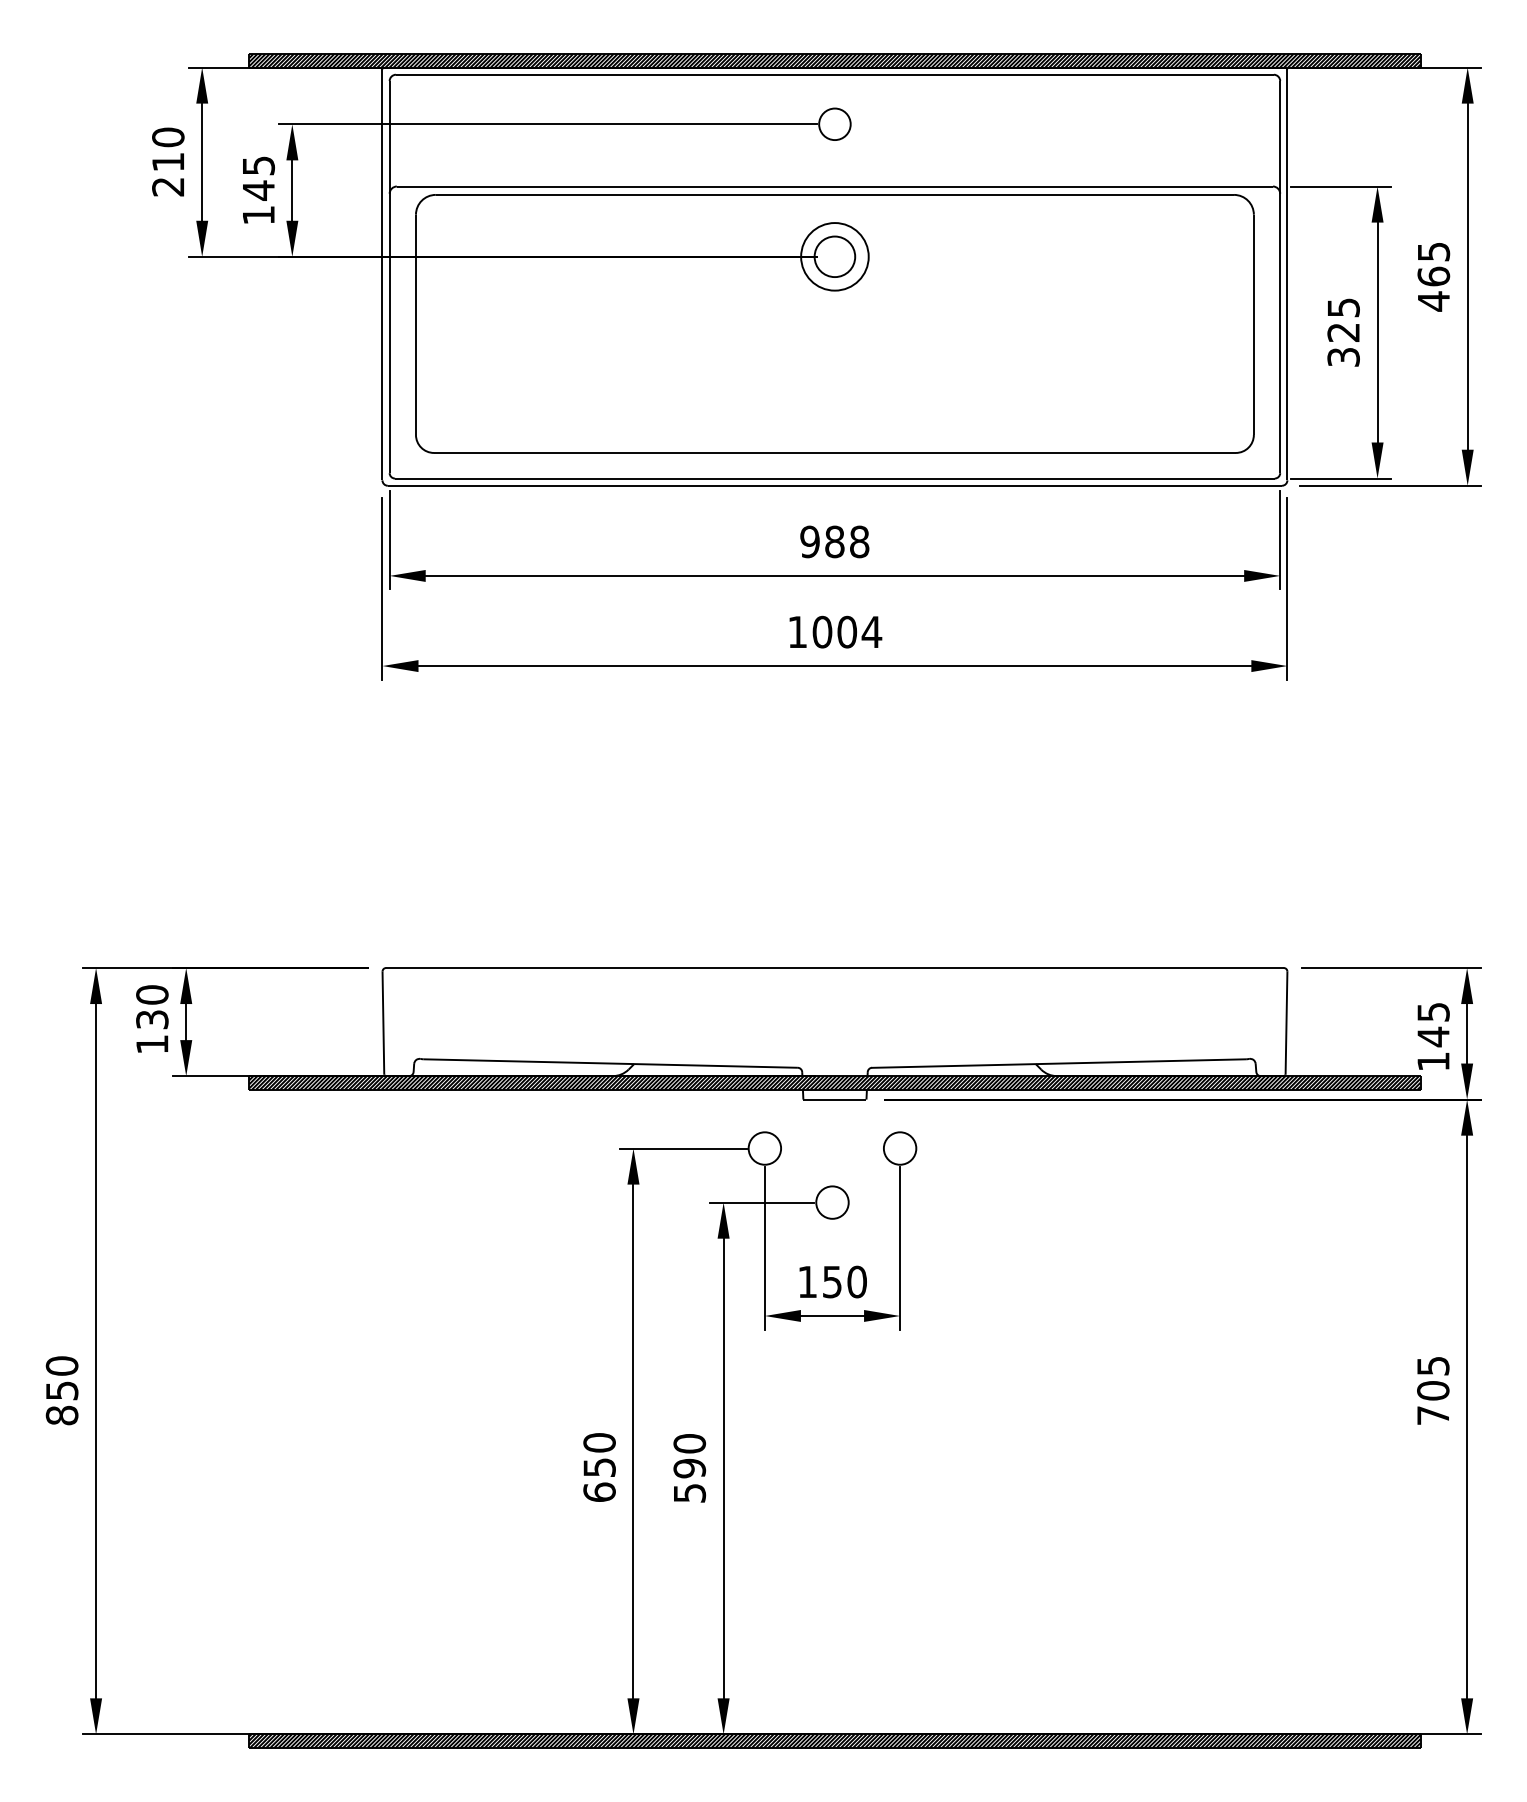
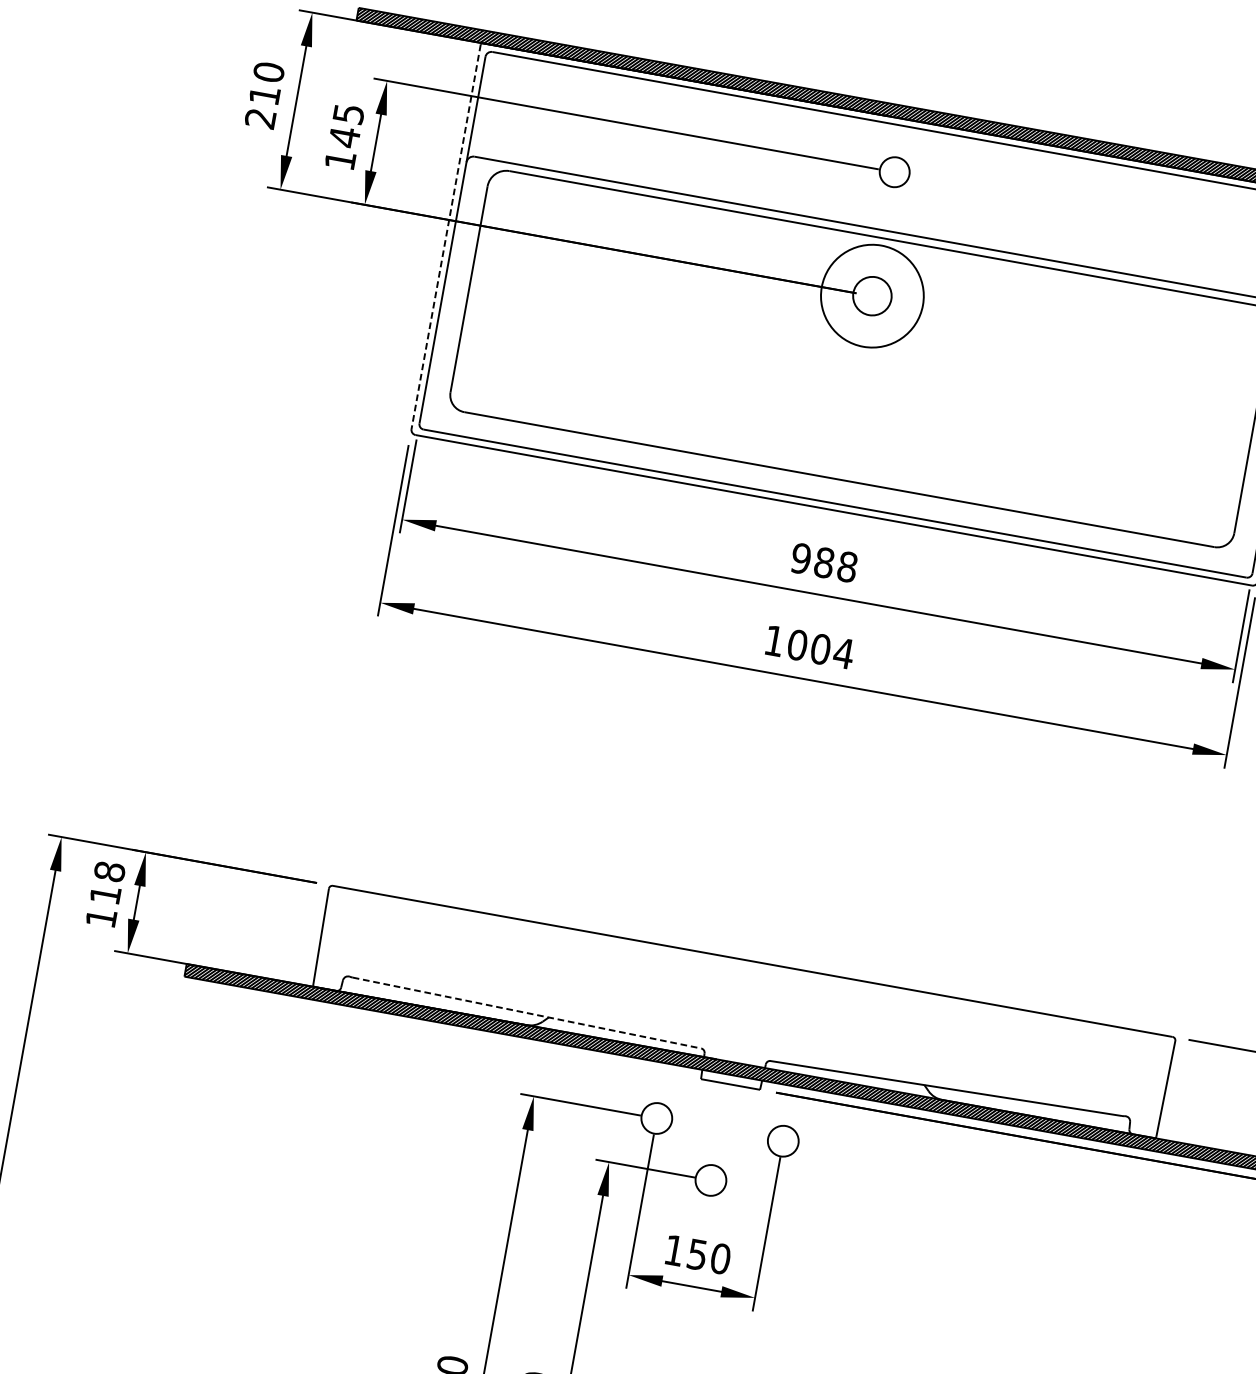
circle: (834, 256) -> (872, 295), size x1.6
line: (382, 274) -> (446, 236), solid -> dashed
text: (152, 1007) -> (107, 883), 130 -> 118
line: (611, 1063) -> (527, 1013), solid -> dashed

